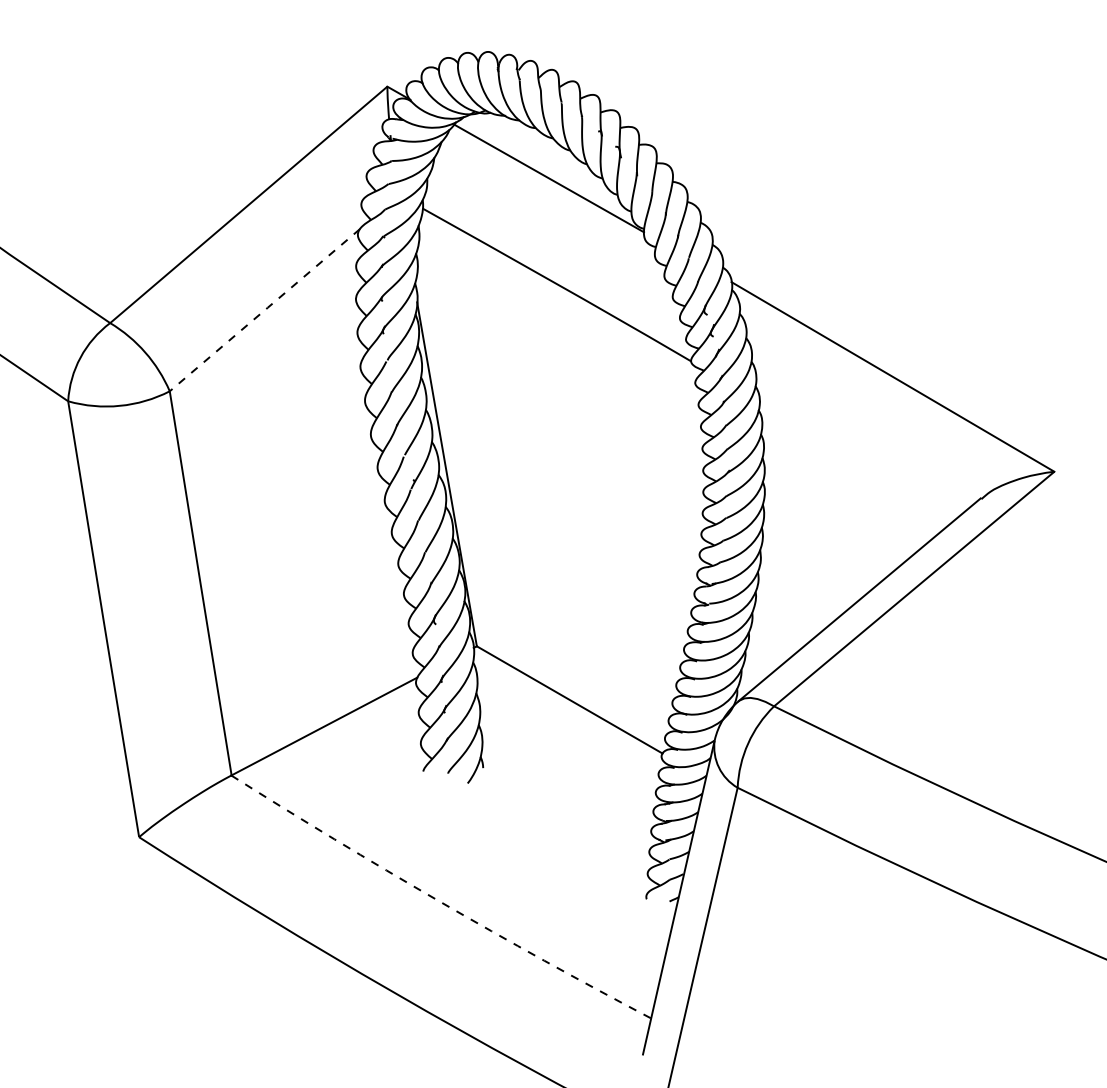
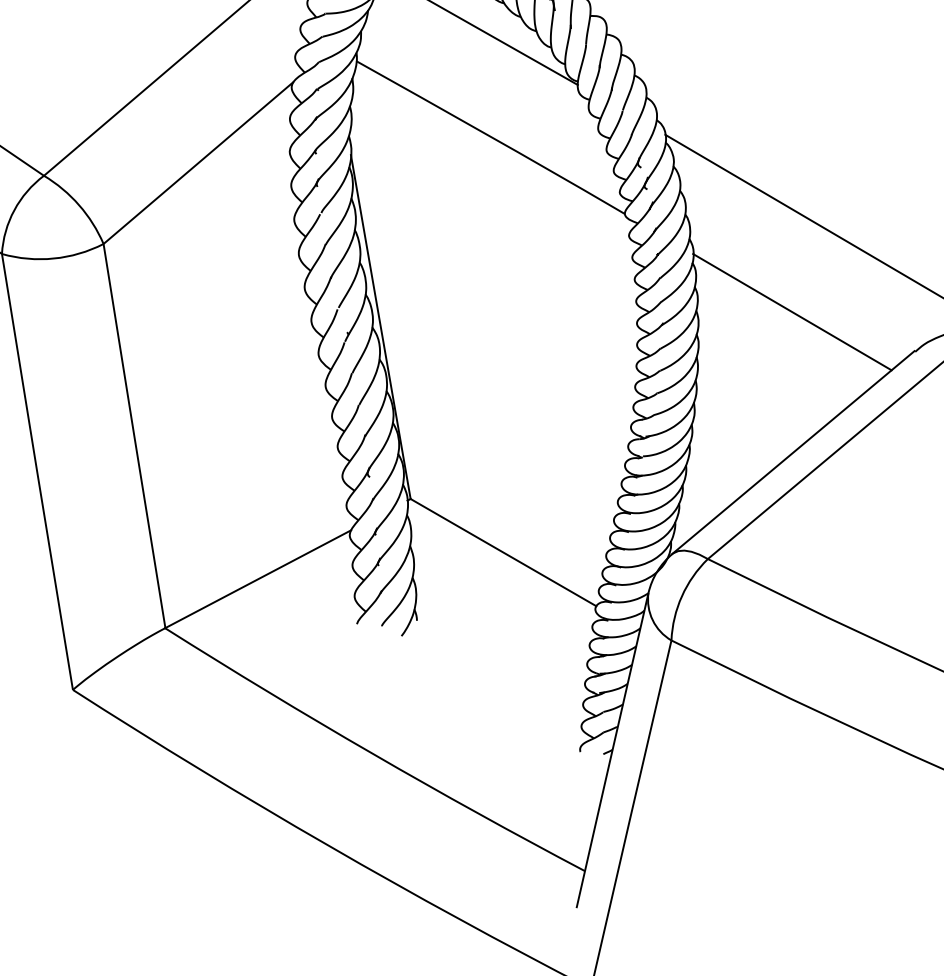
line: (265, 309) -> (199, 162), dashed -> solid
line: (858, 459) -> (792, 312), added
arc: (438, 901) -> (372, 754), dashed -> solid

